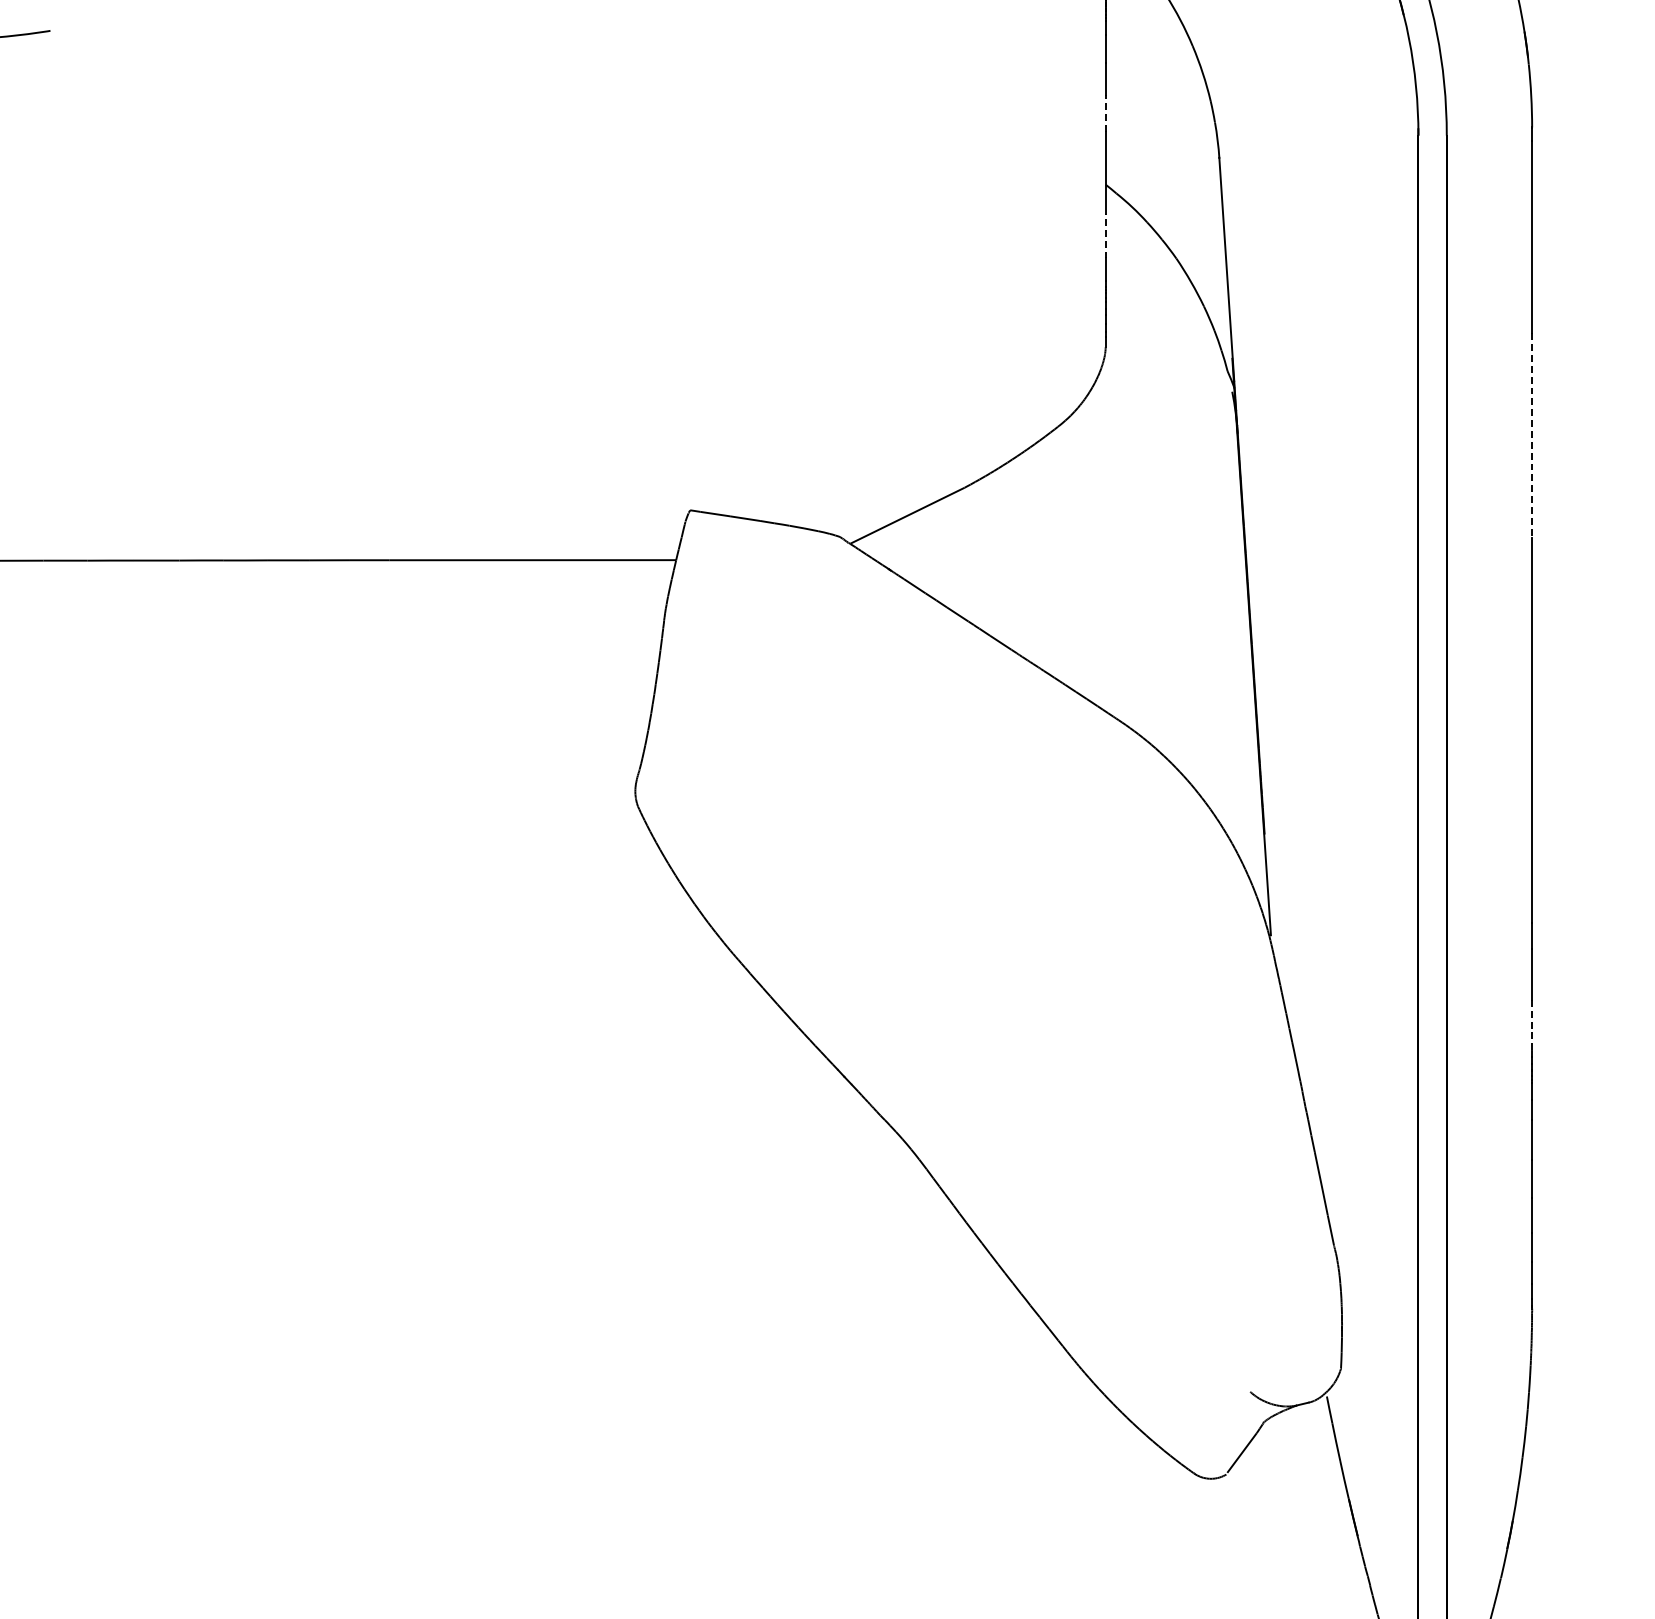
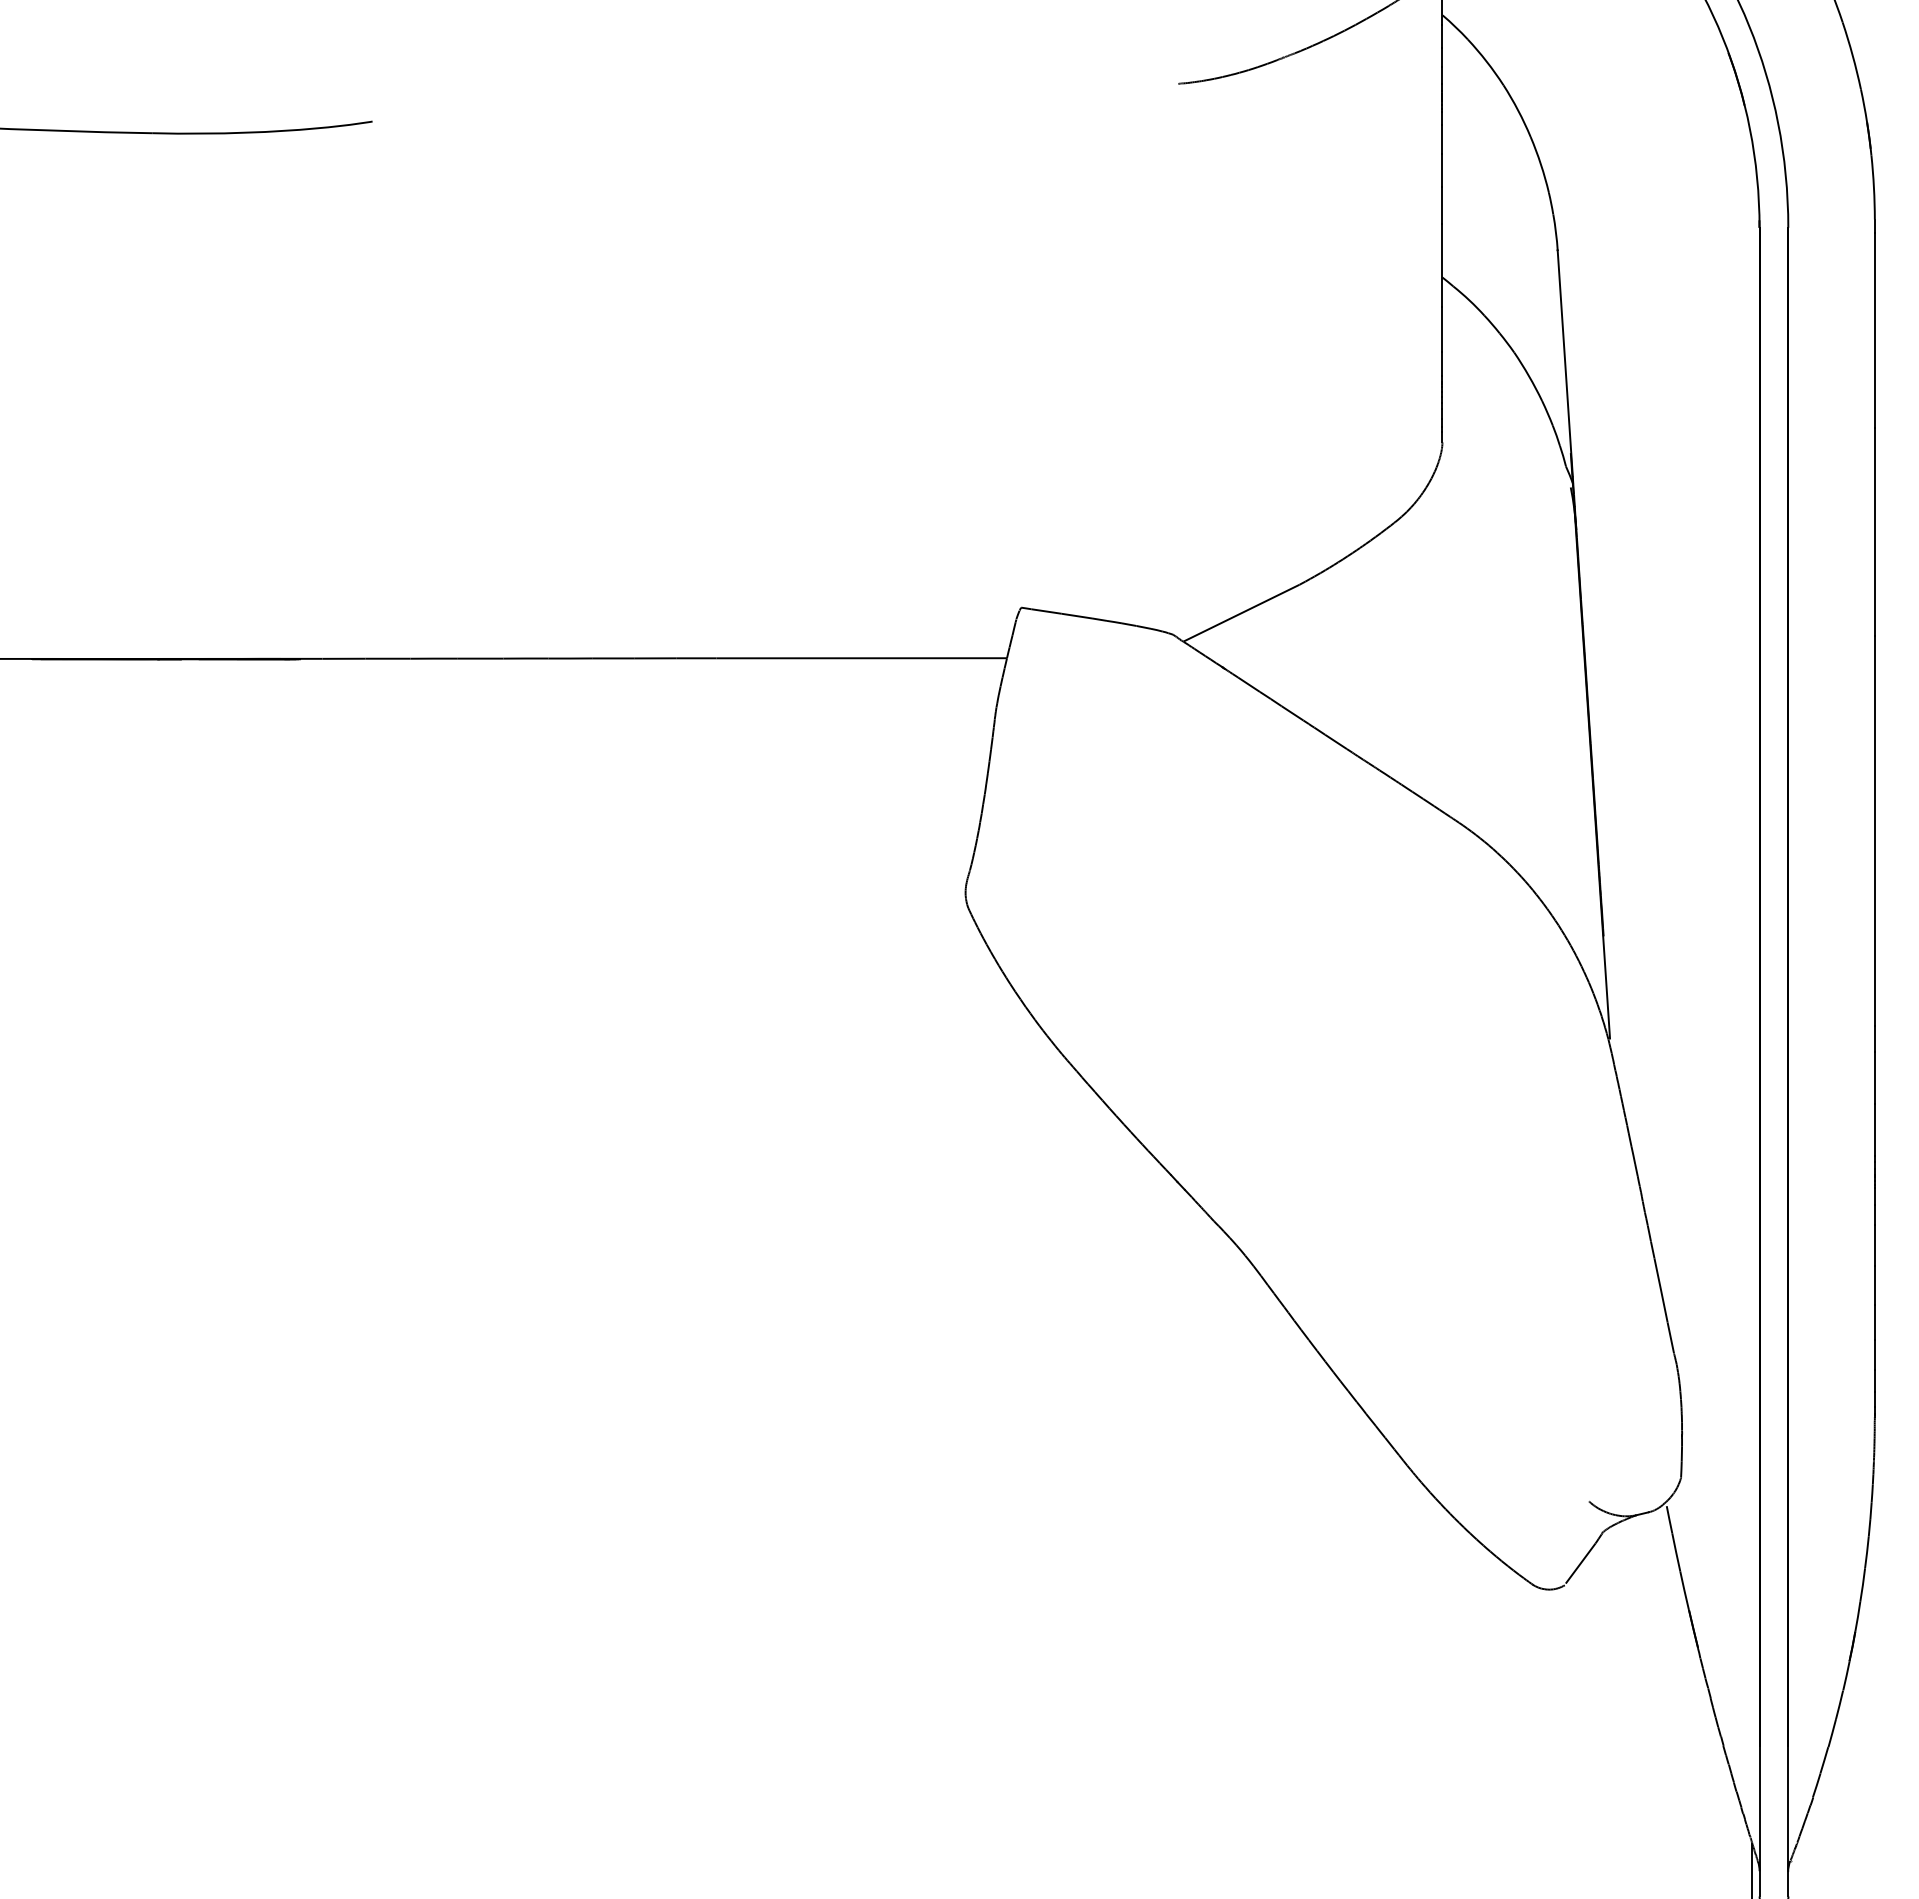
line: (1105, 113) -> (1442, 205), dashed -> solid
line: (1105, 235) -> (1442, 329), dashed -> solid
line: (1531, 436) -> (1874, 532), dashed -> solid
line: (1531, 1025) -> (1874, 1130), dashed -> solid

